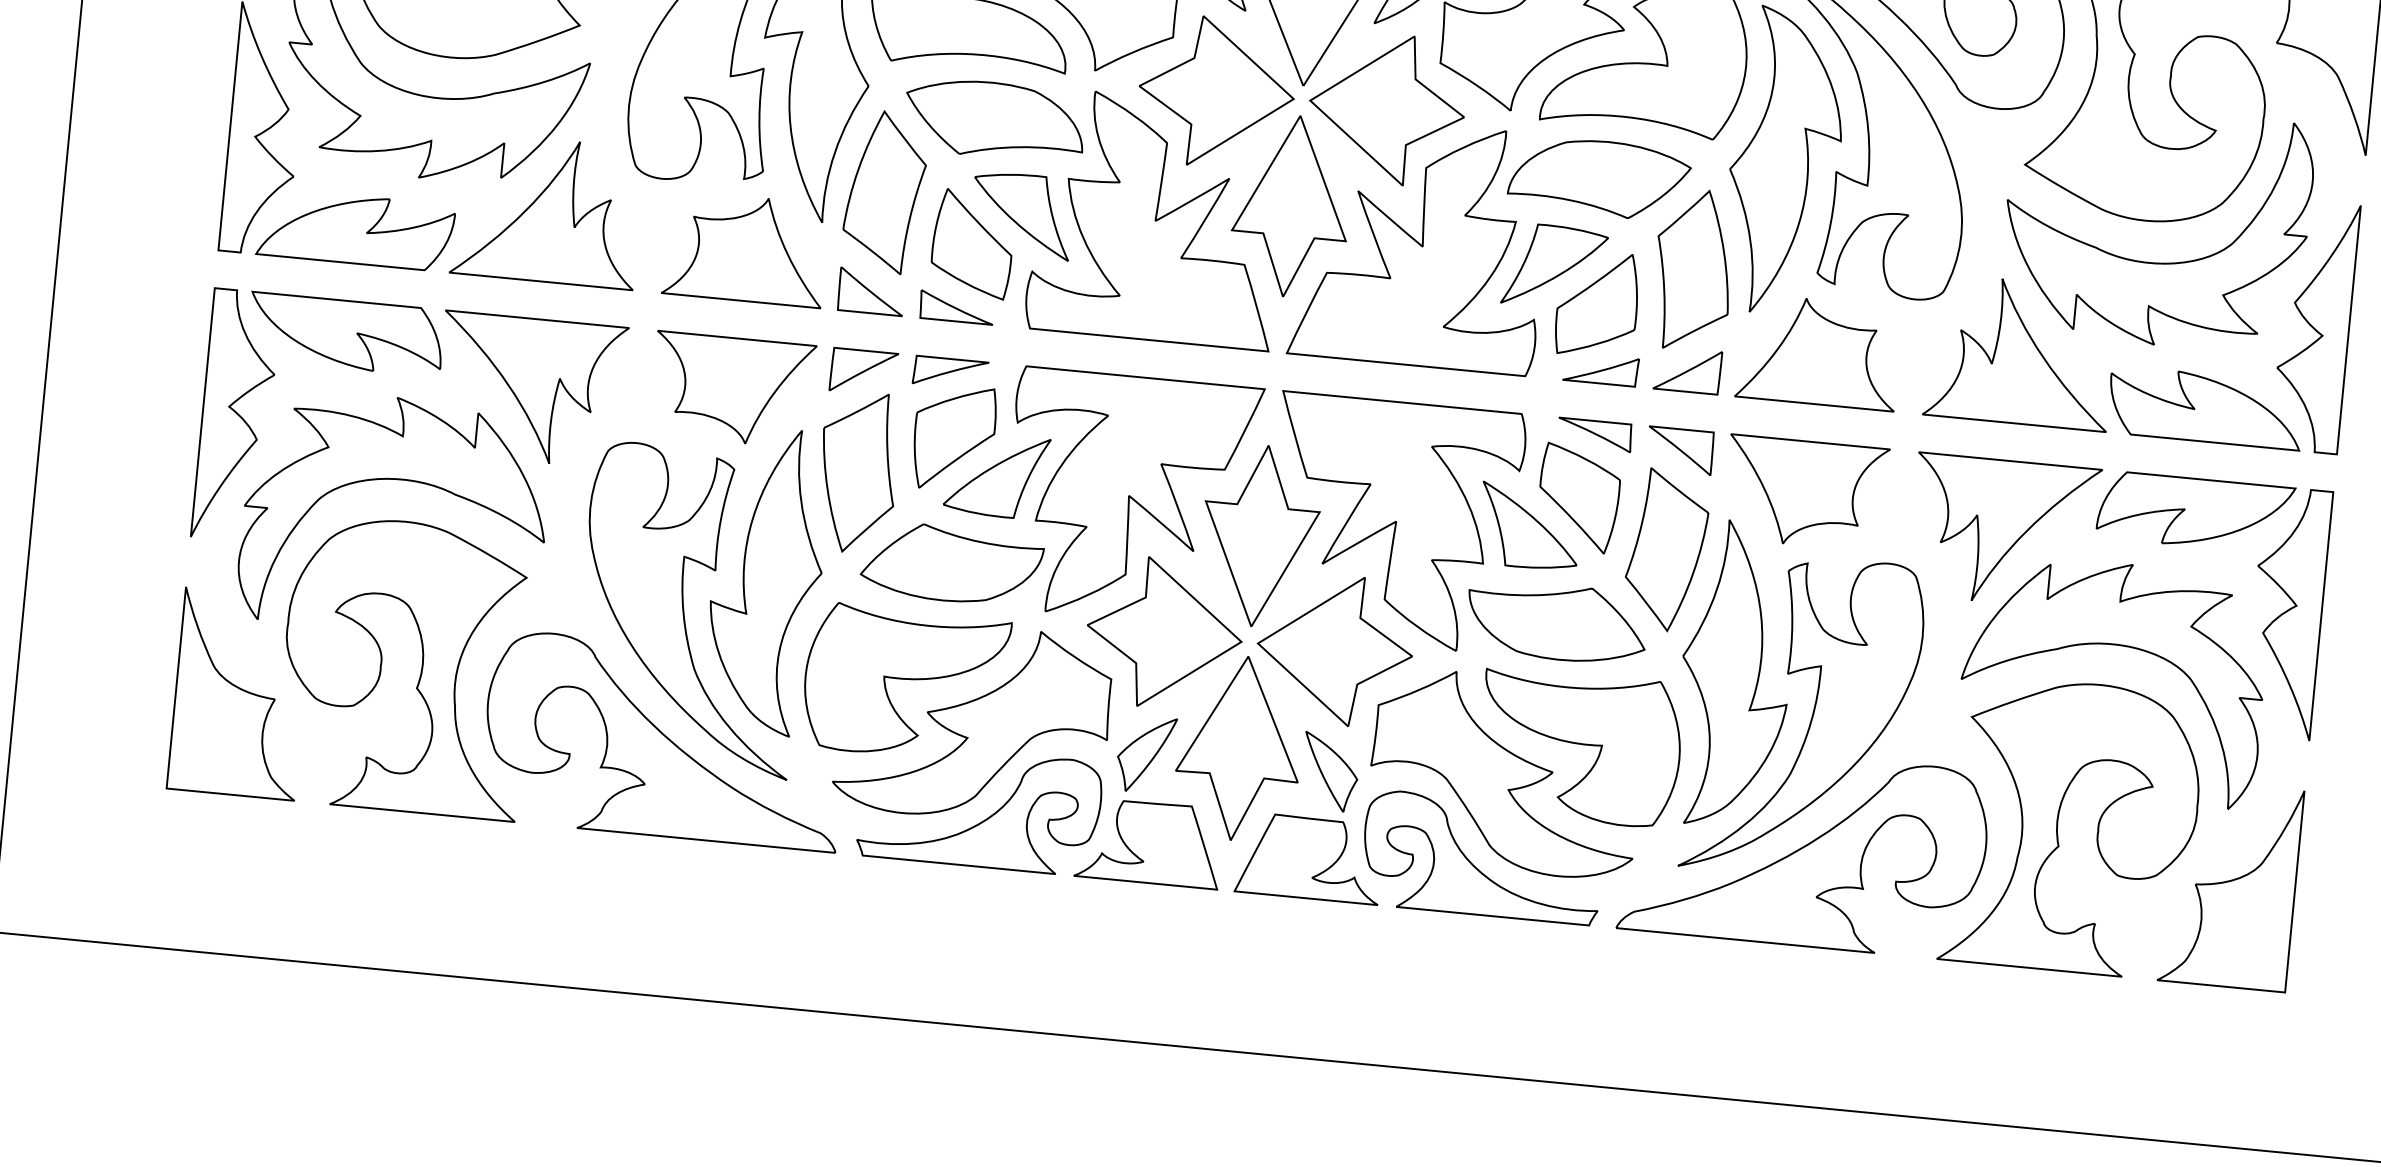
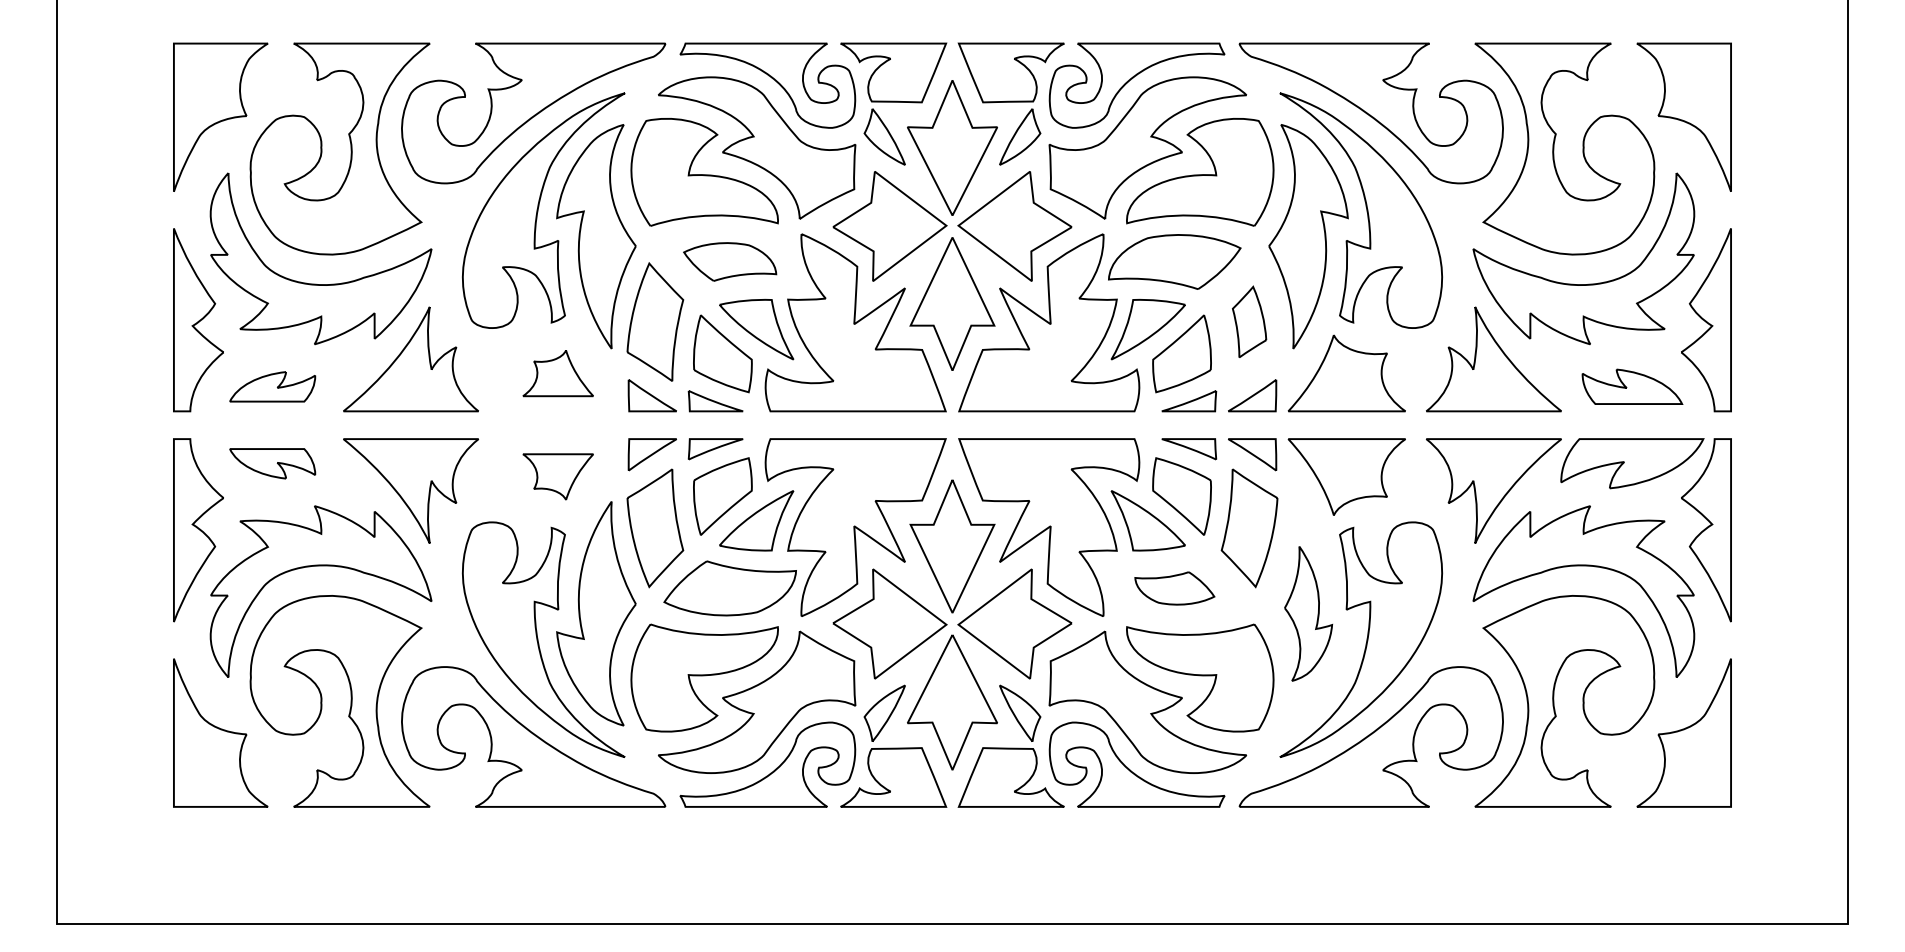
part: (993, 119) -> (729, 261), size x0.7
part: (355, 229) -> (272, 386), size x0.6
part: (746, 249) -> (558, 373), size x0.6
part: (1693, 269) -> (1249, 321), size x0.6
part: (345, 334) -> (272, 463), size x0.6
part: (733, 389) -> (558, 476), size x0.6
part: (2206, 407) -> (1632, 386), size x0.7
part: (1556, 622) -> (1174, 588), size x0.6
part: (1735, 674) -> (1308, 613), size x0.6

